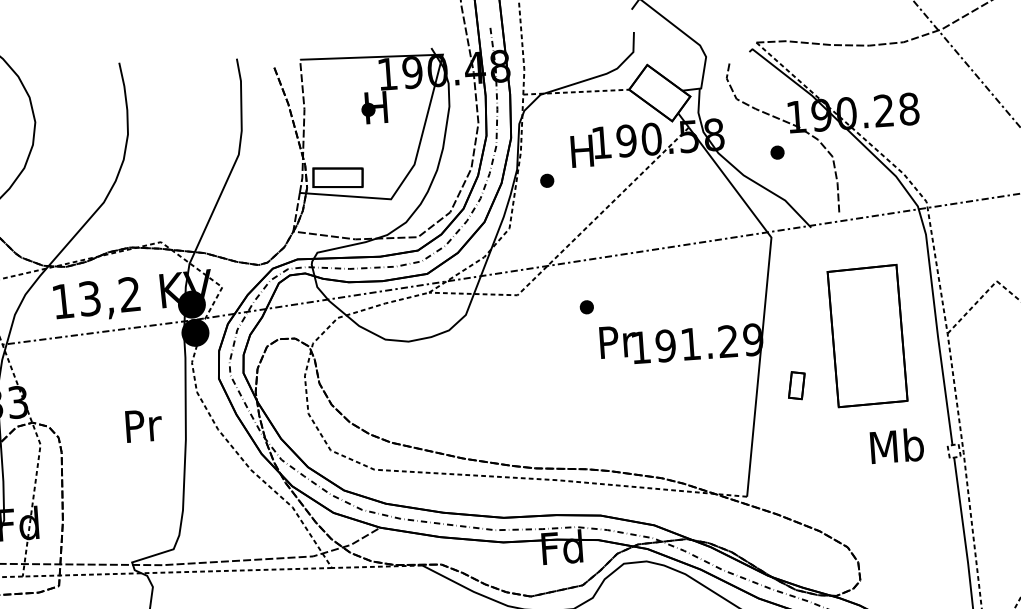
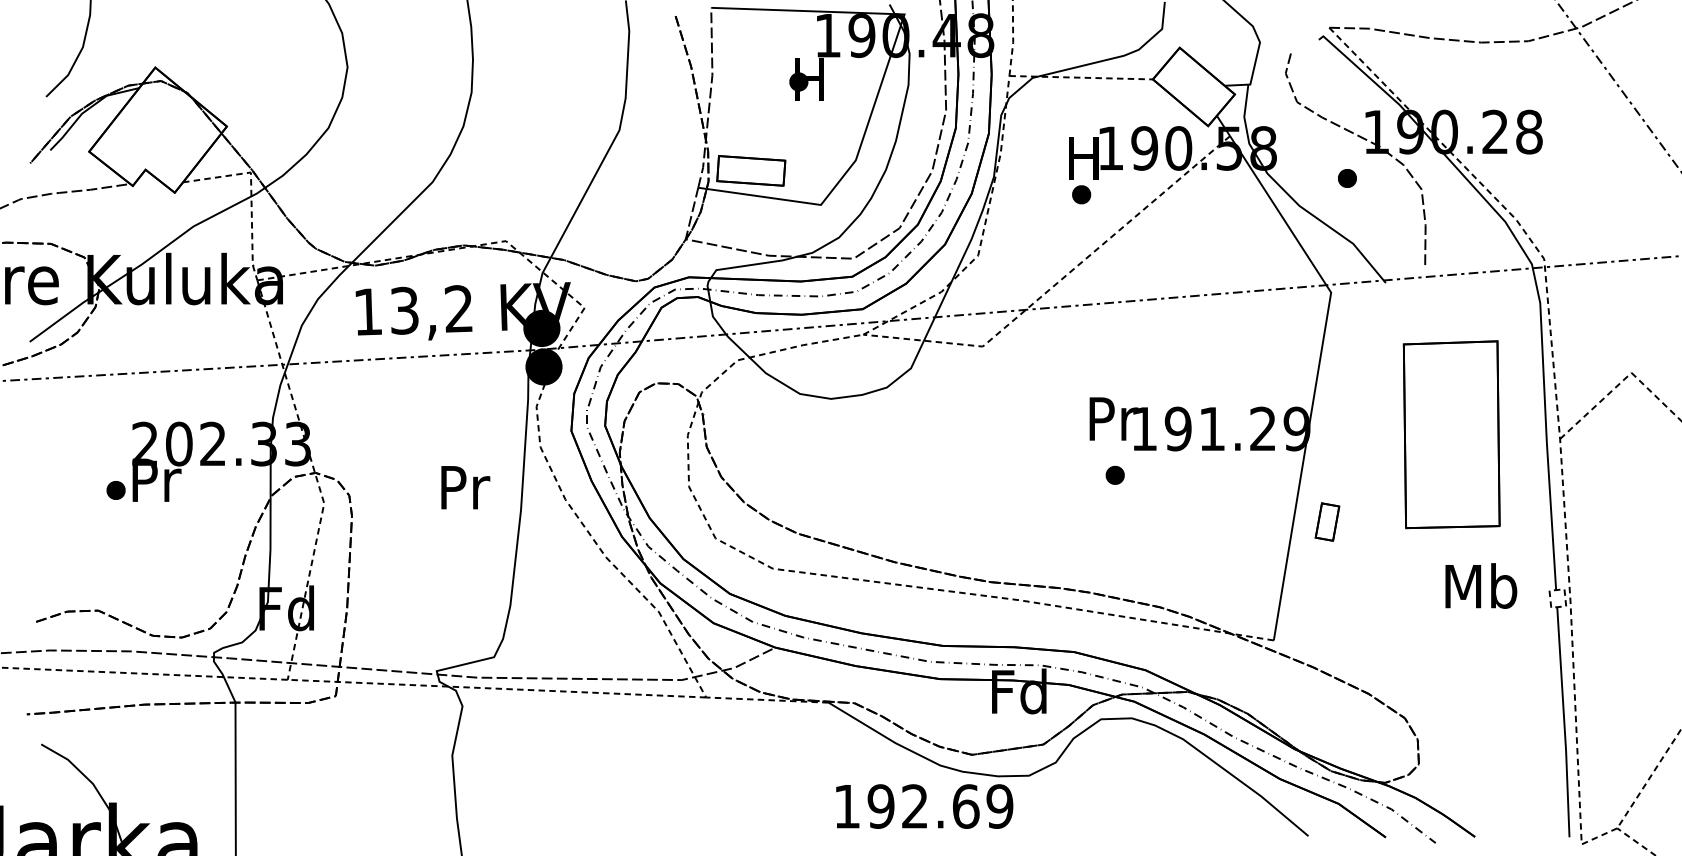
part: (547, 180) -> (1081, 194), moved
part: (586, 306) -> (1114, 474), moved
part: (796, 385) -> (1327, 521), moved

